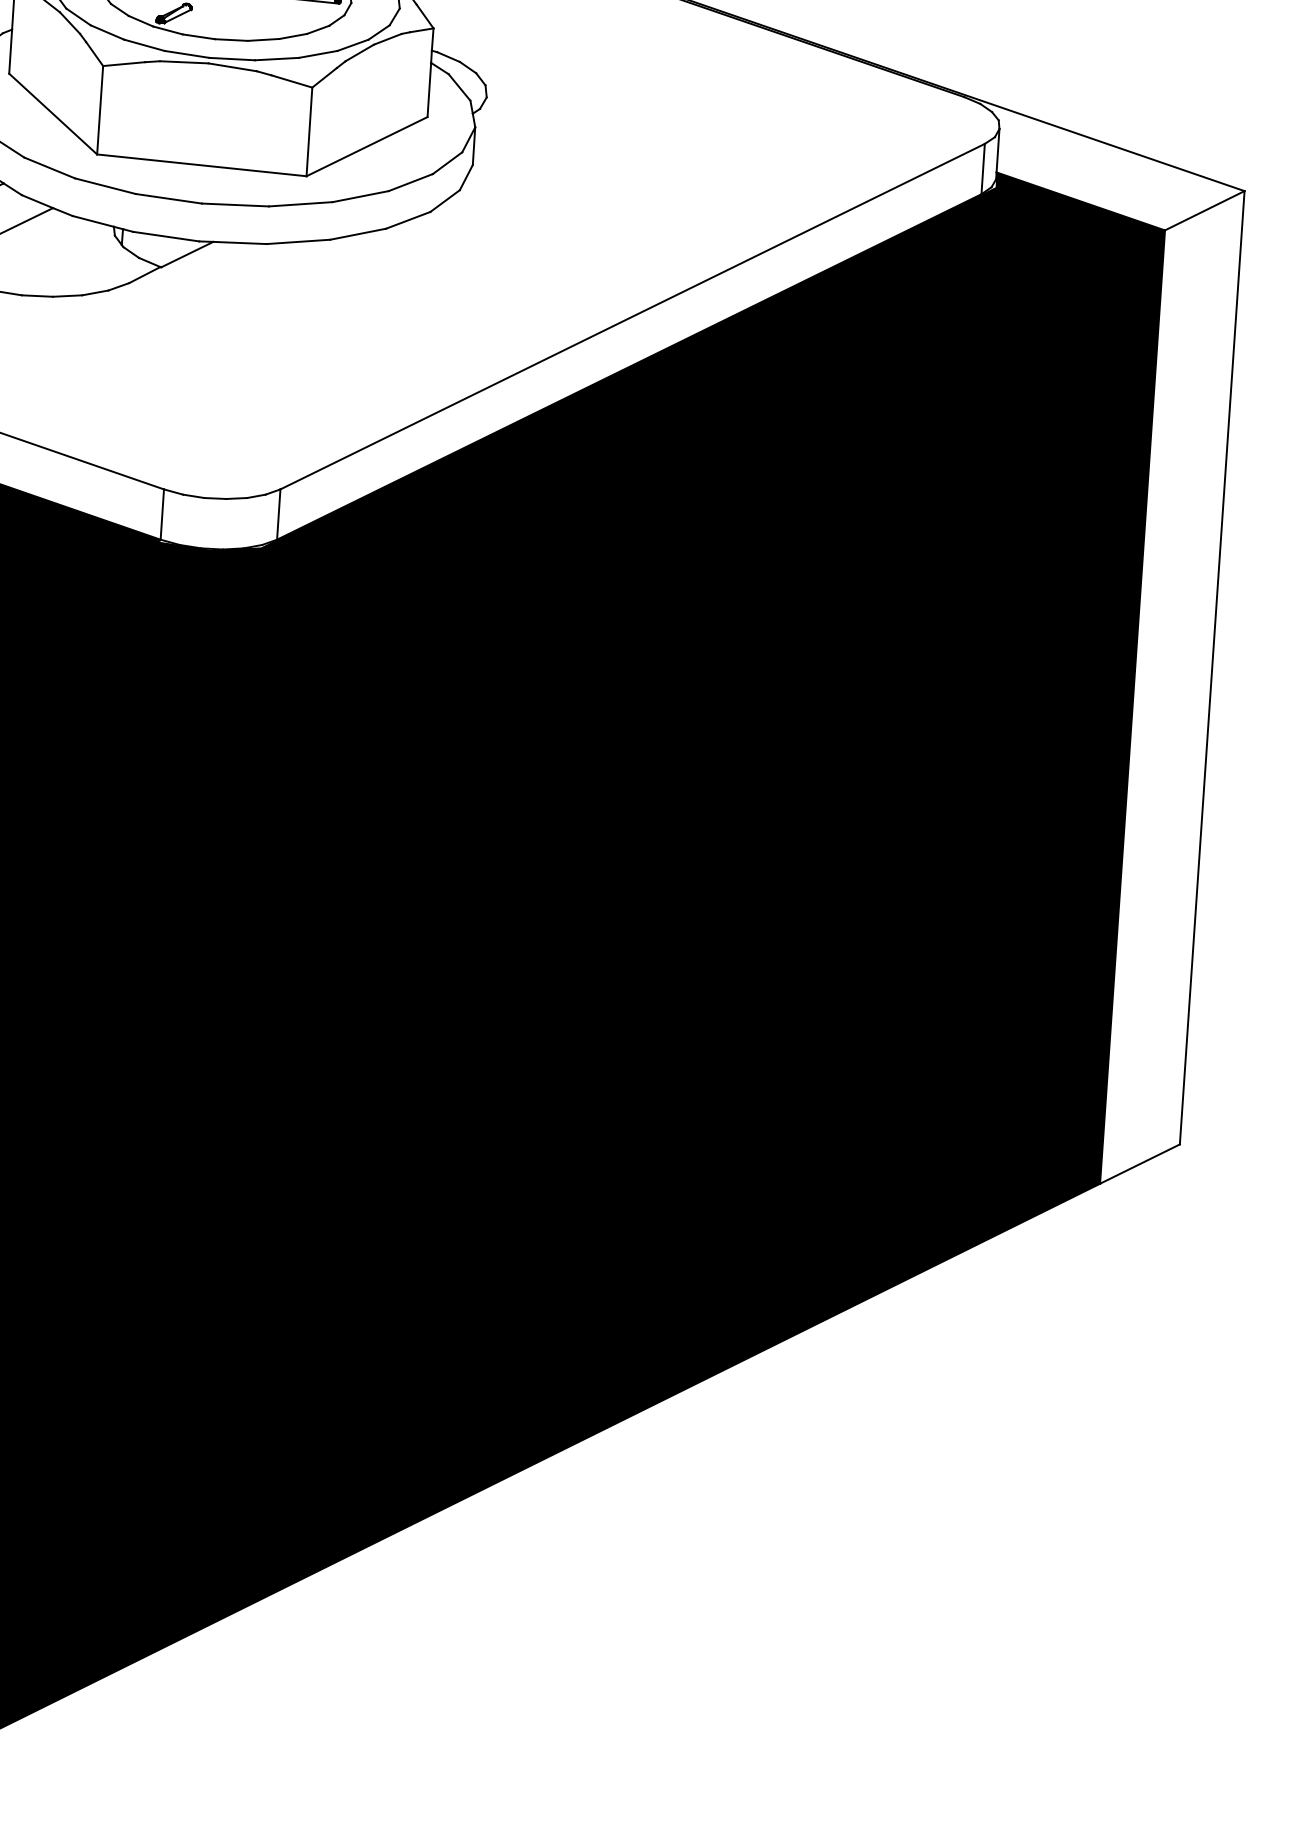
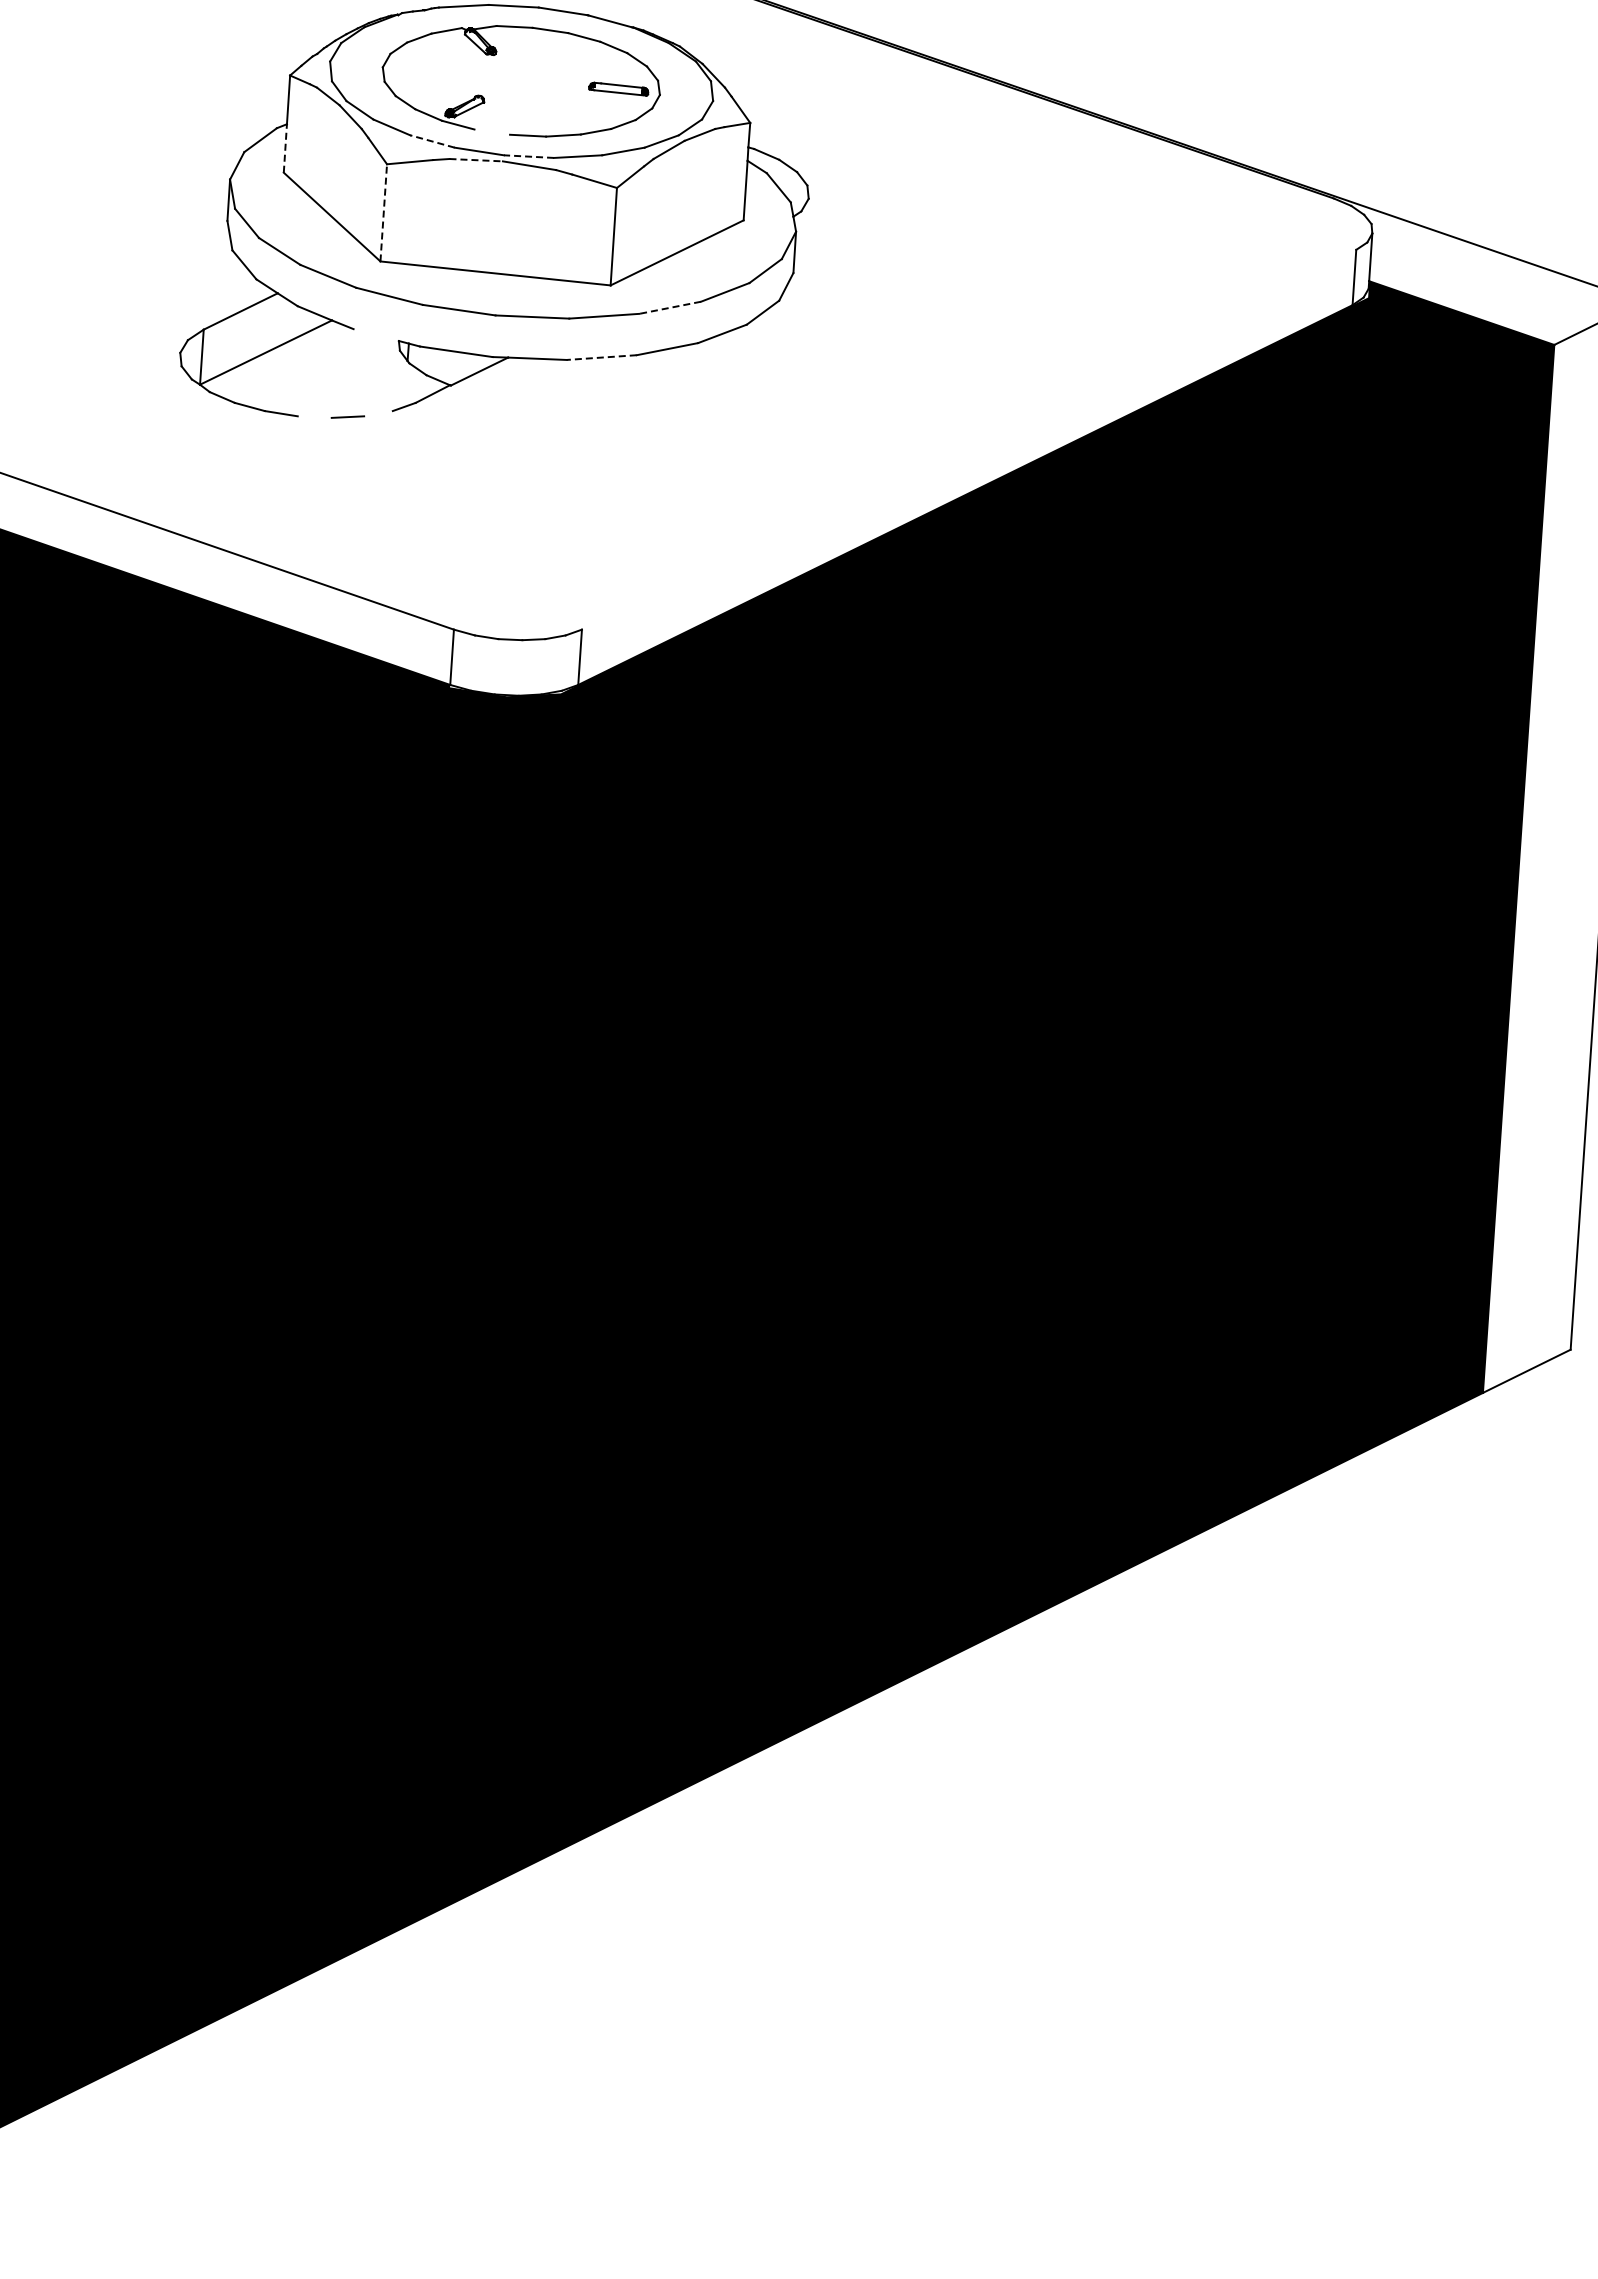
line: (199, 36) -> (492, 131), removed
line: (144, 45) -> (432, 141), solid -> dashed
line: (10, 50) -> (285, 147), solid -> dashed
line: (231, 58) -> (528, 156), solid -> dashed
line: (184, 62) -> (476, 160), solid -> dashed
line: (99, 109) -> (383, 212), solid -> dashed
line: (360, 196) -> (669, 307), solid -> dashed
line: (92, 221) -> (375, 335), removed
line: (298, 241) -> (601, 357), solid -> dashed
line: (95, 292) -> (378, 413), removed
line: (37, 295) -> (314, 416), removed
line: (632, 316) -> (968, 439), removed

